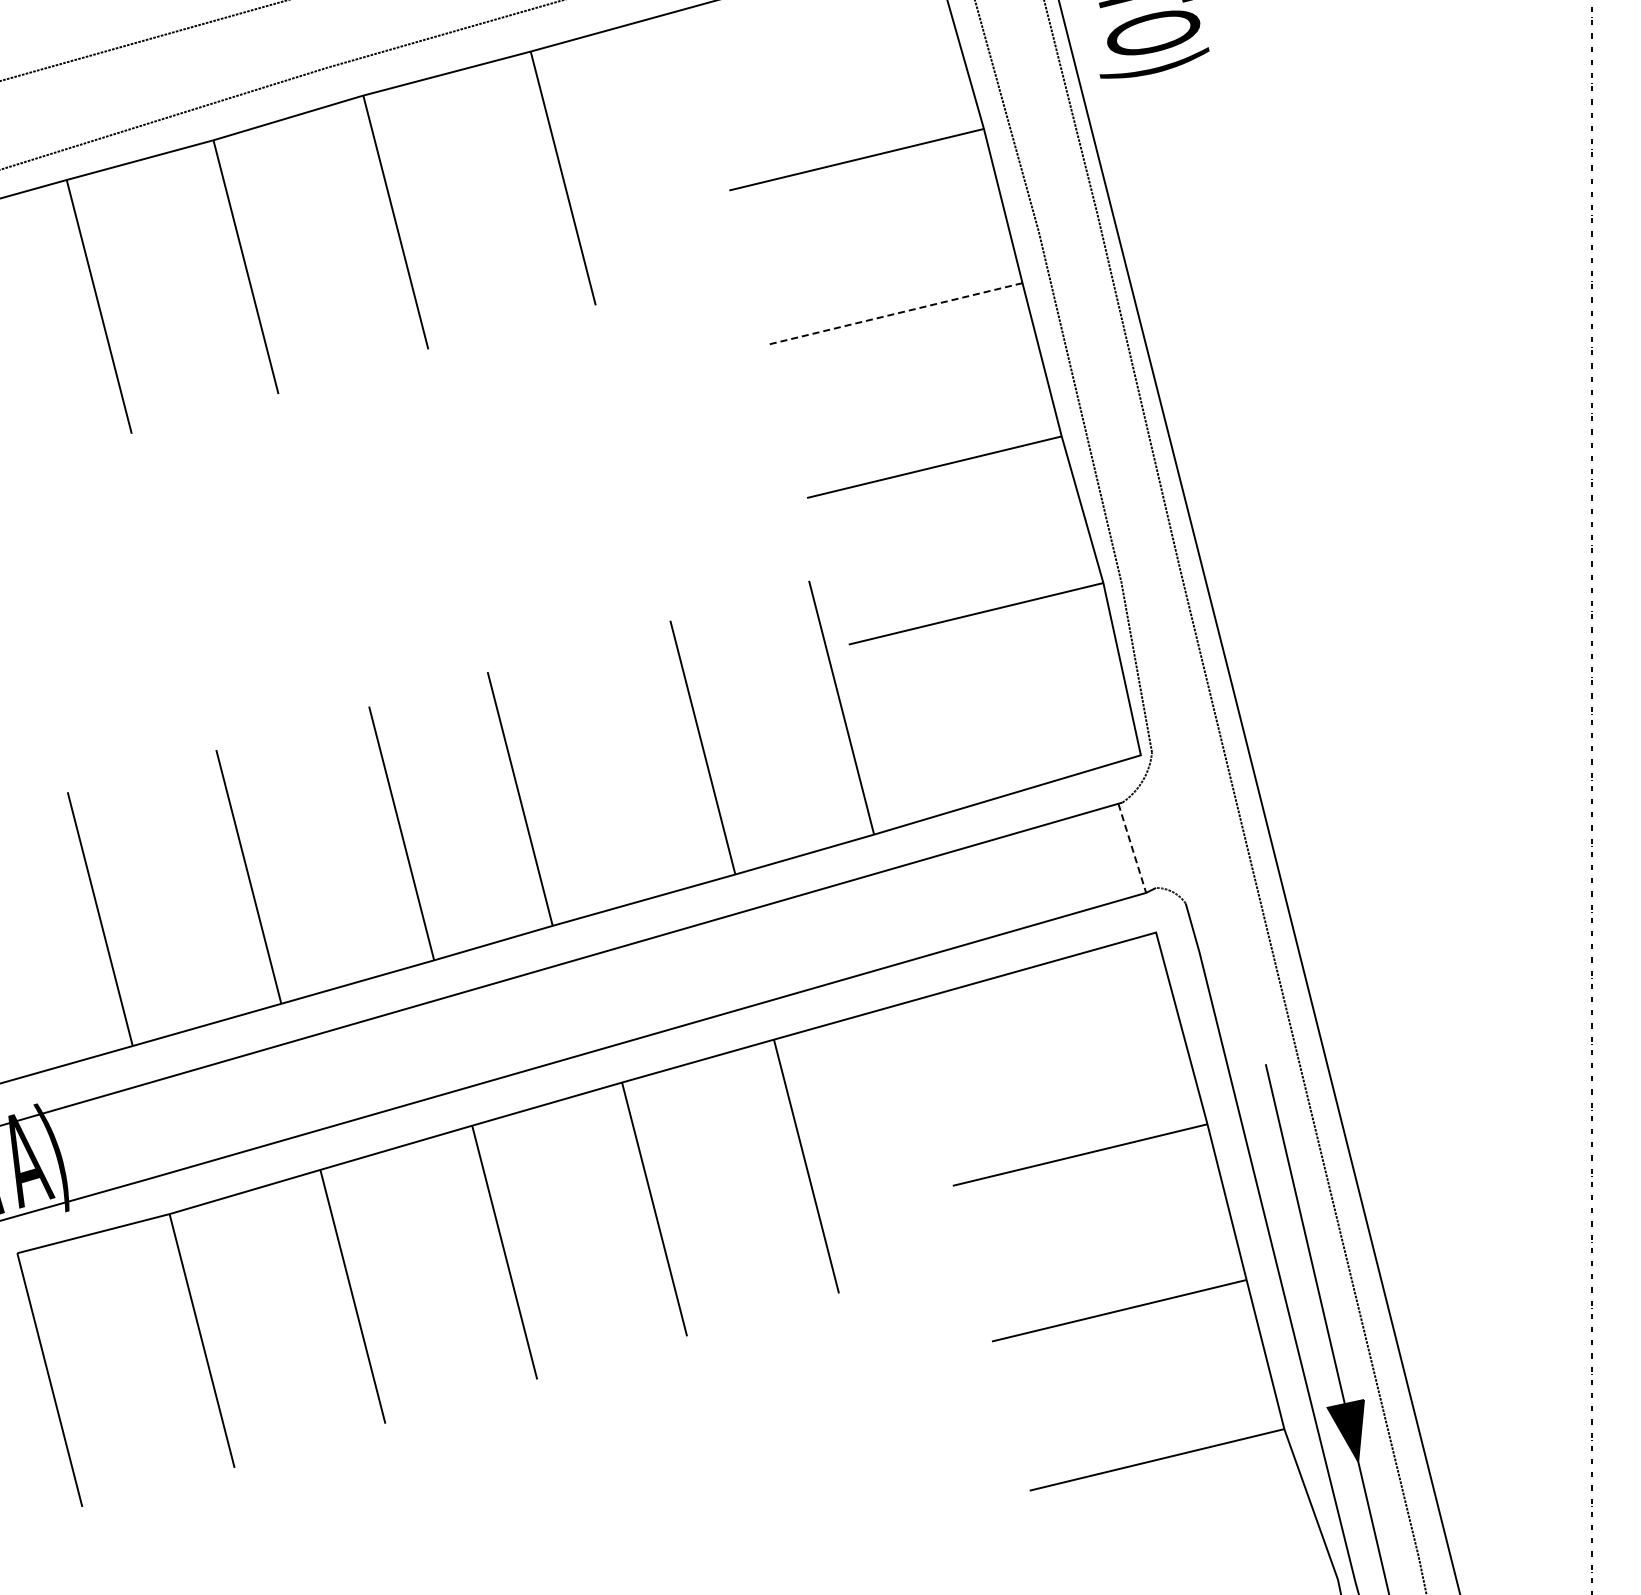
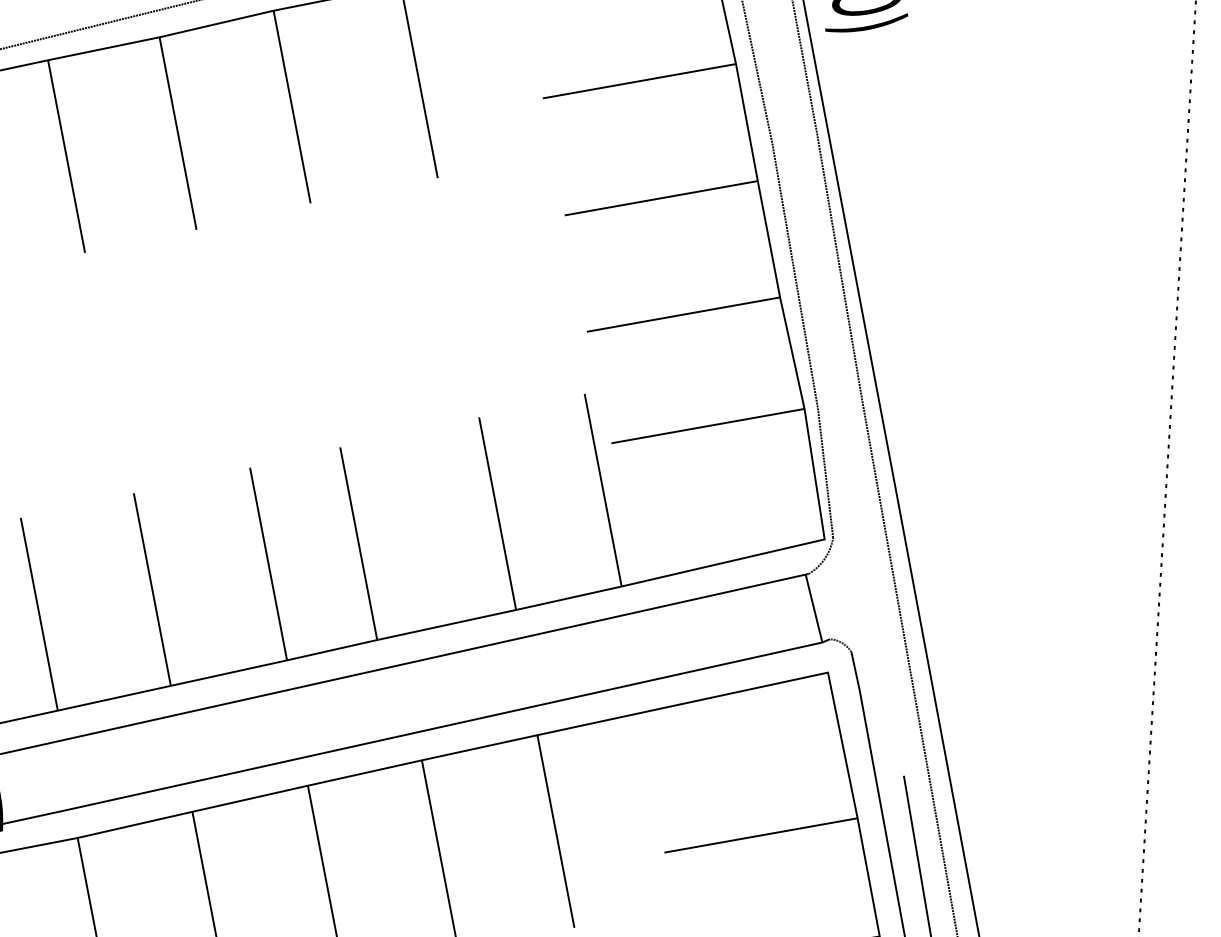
line: (895, 313) -> (661, 197), dashed -> solid
line: (1132, 848) -> (814, 608), dashed -> solid

